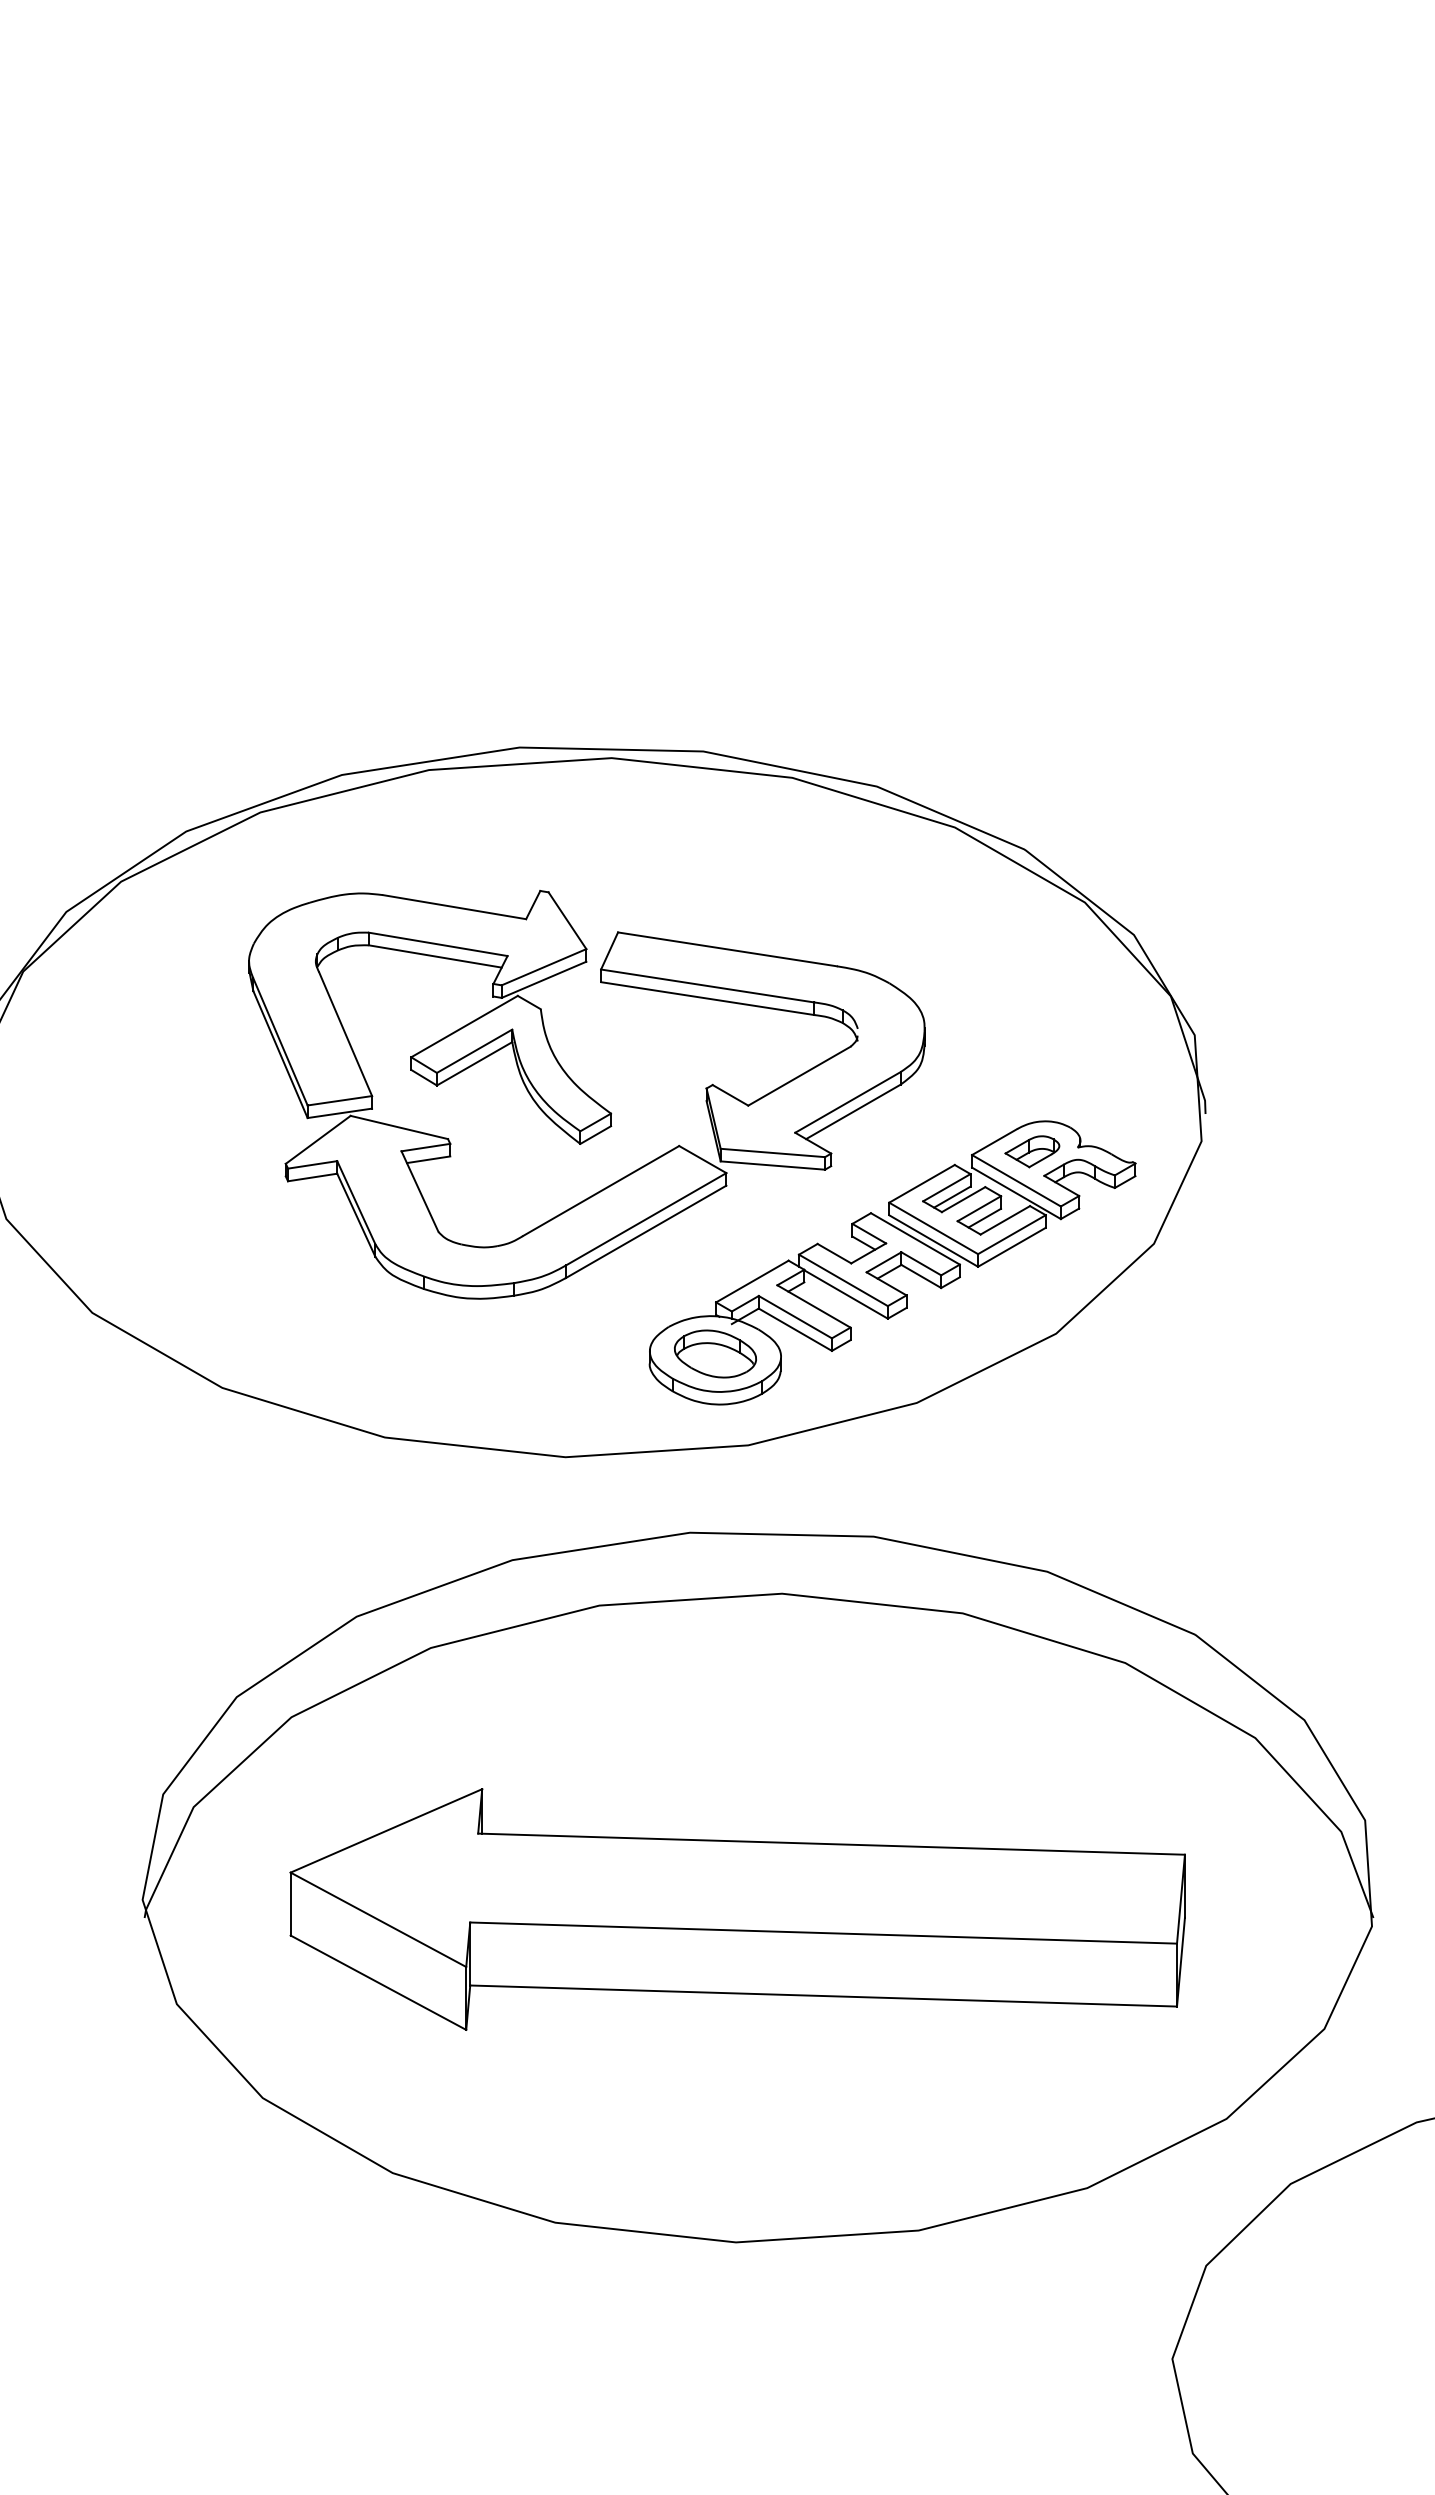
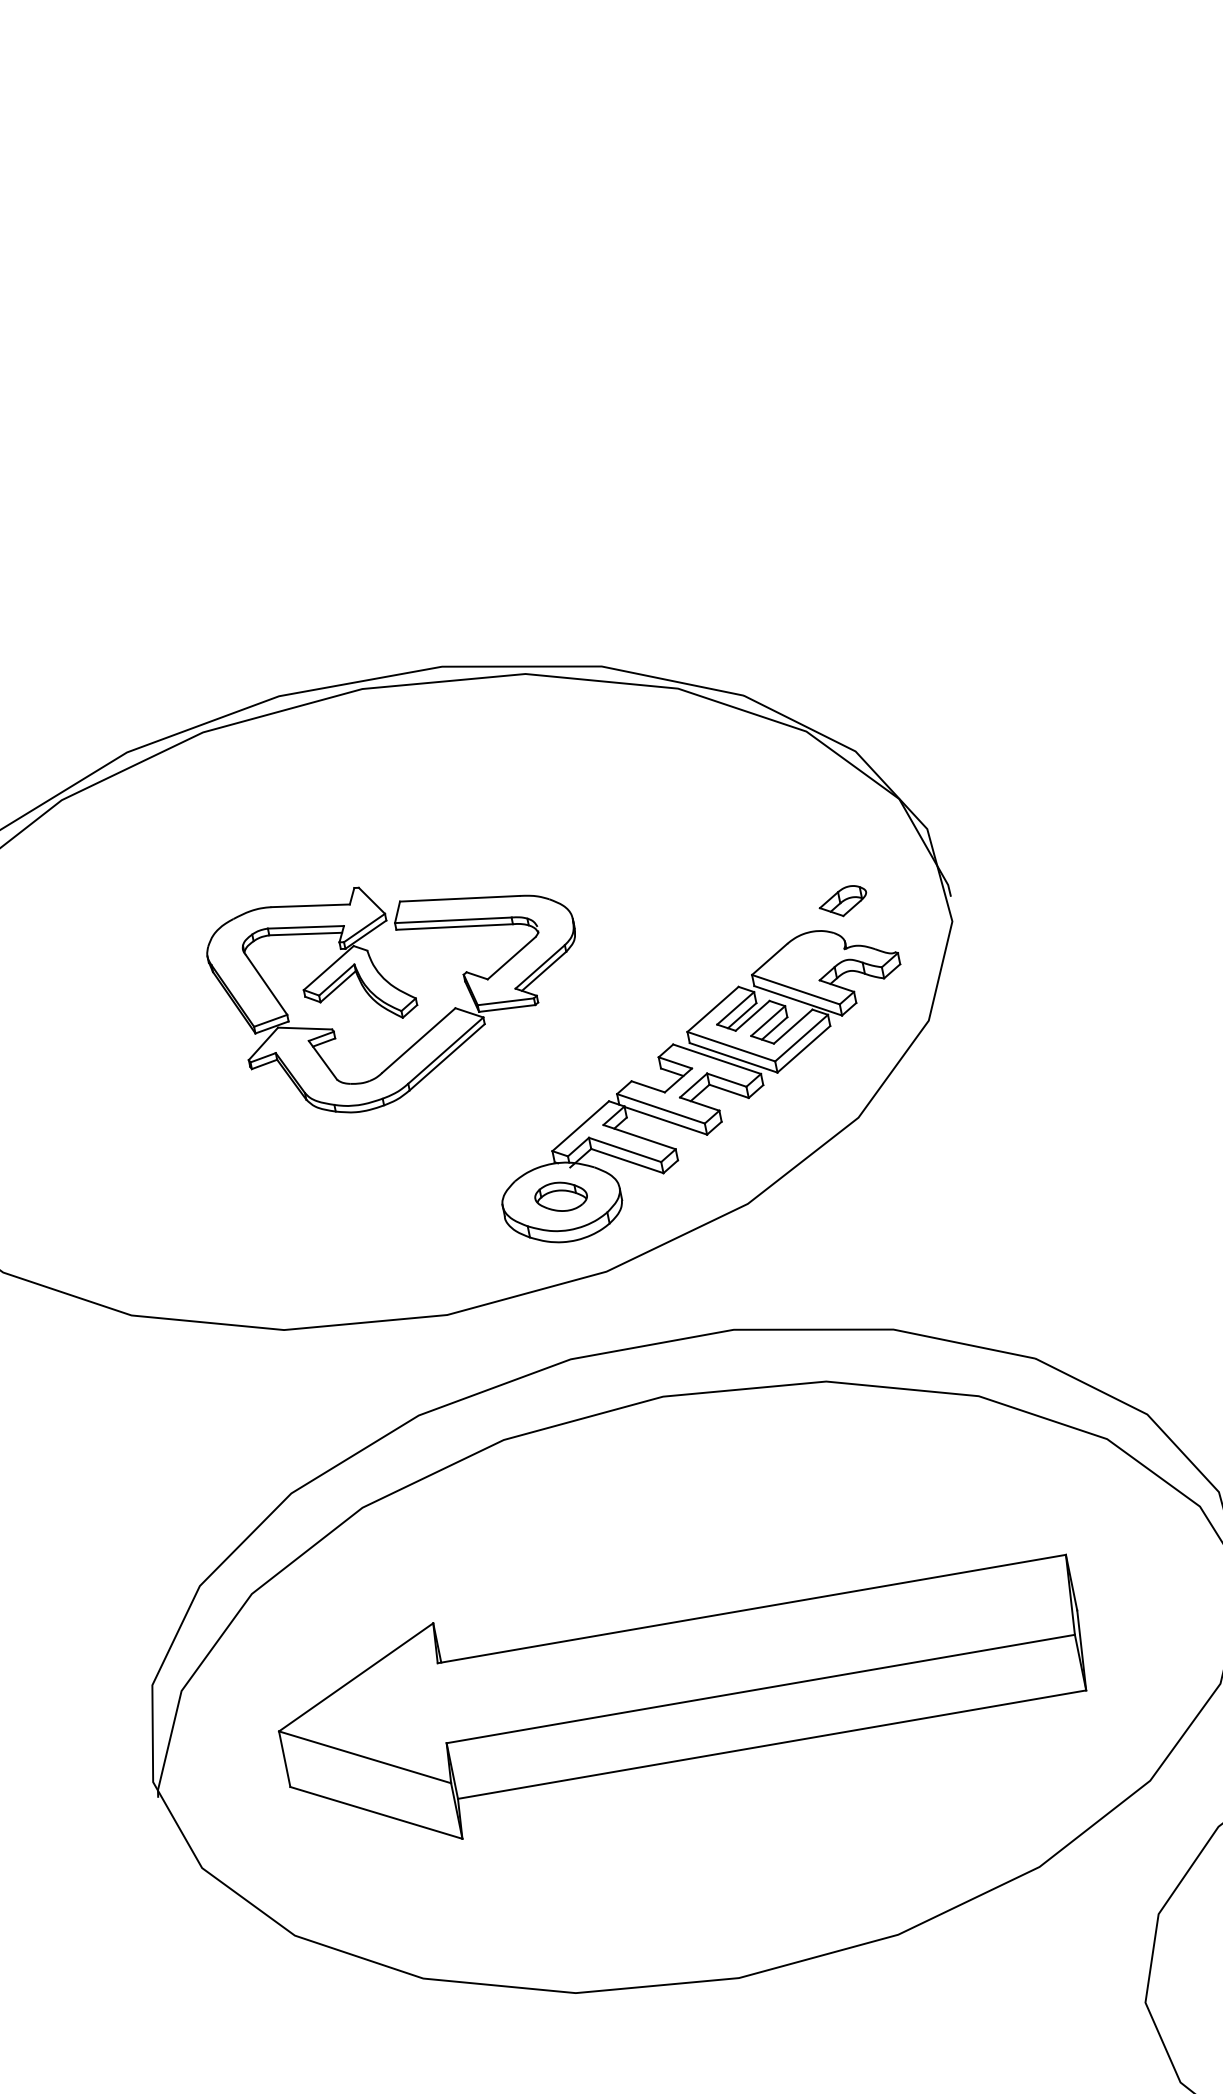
part: (586, 1094) -> (400, 990), size x0.6
part: (1032, 1151) -> (843, 901), moved
part: (715, 1353) -> (561, 1196), size x0.7

